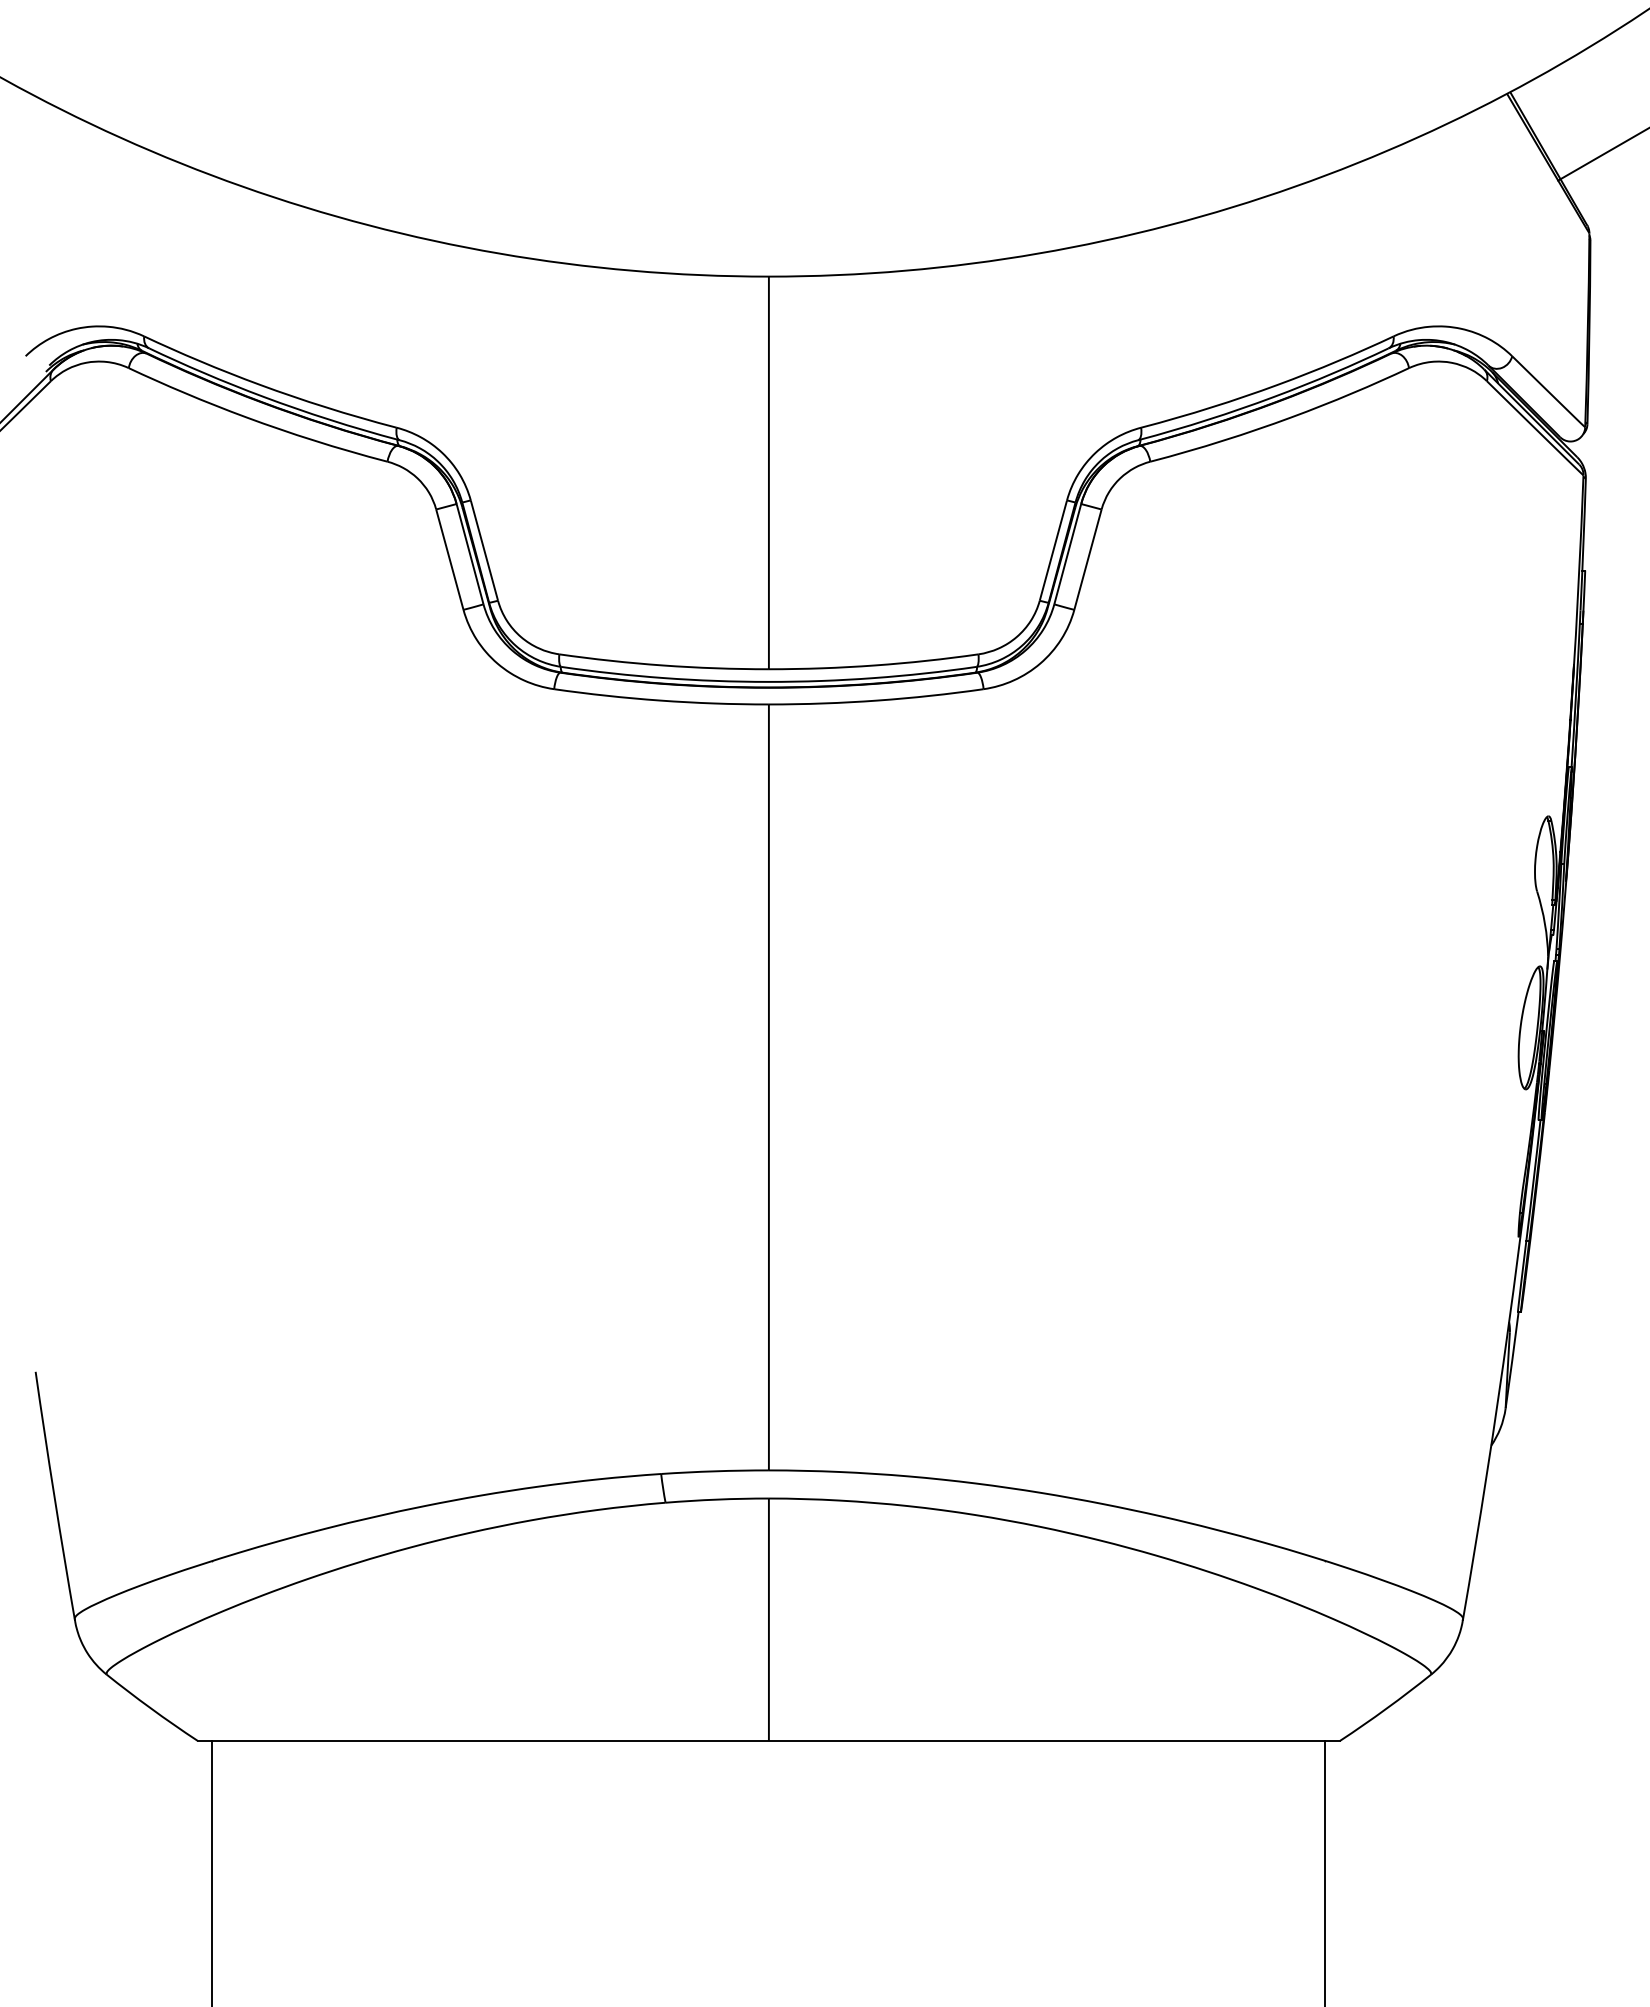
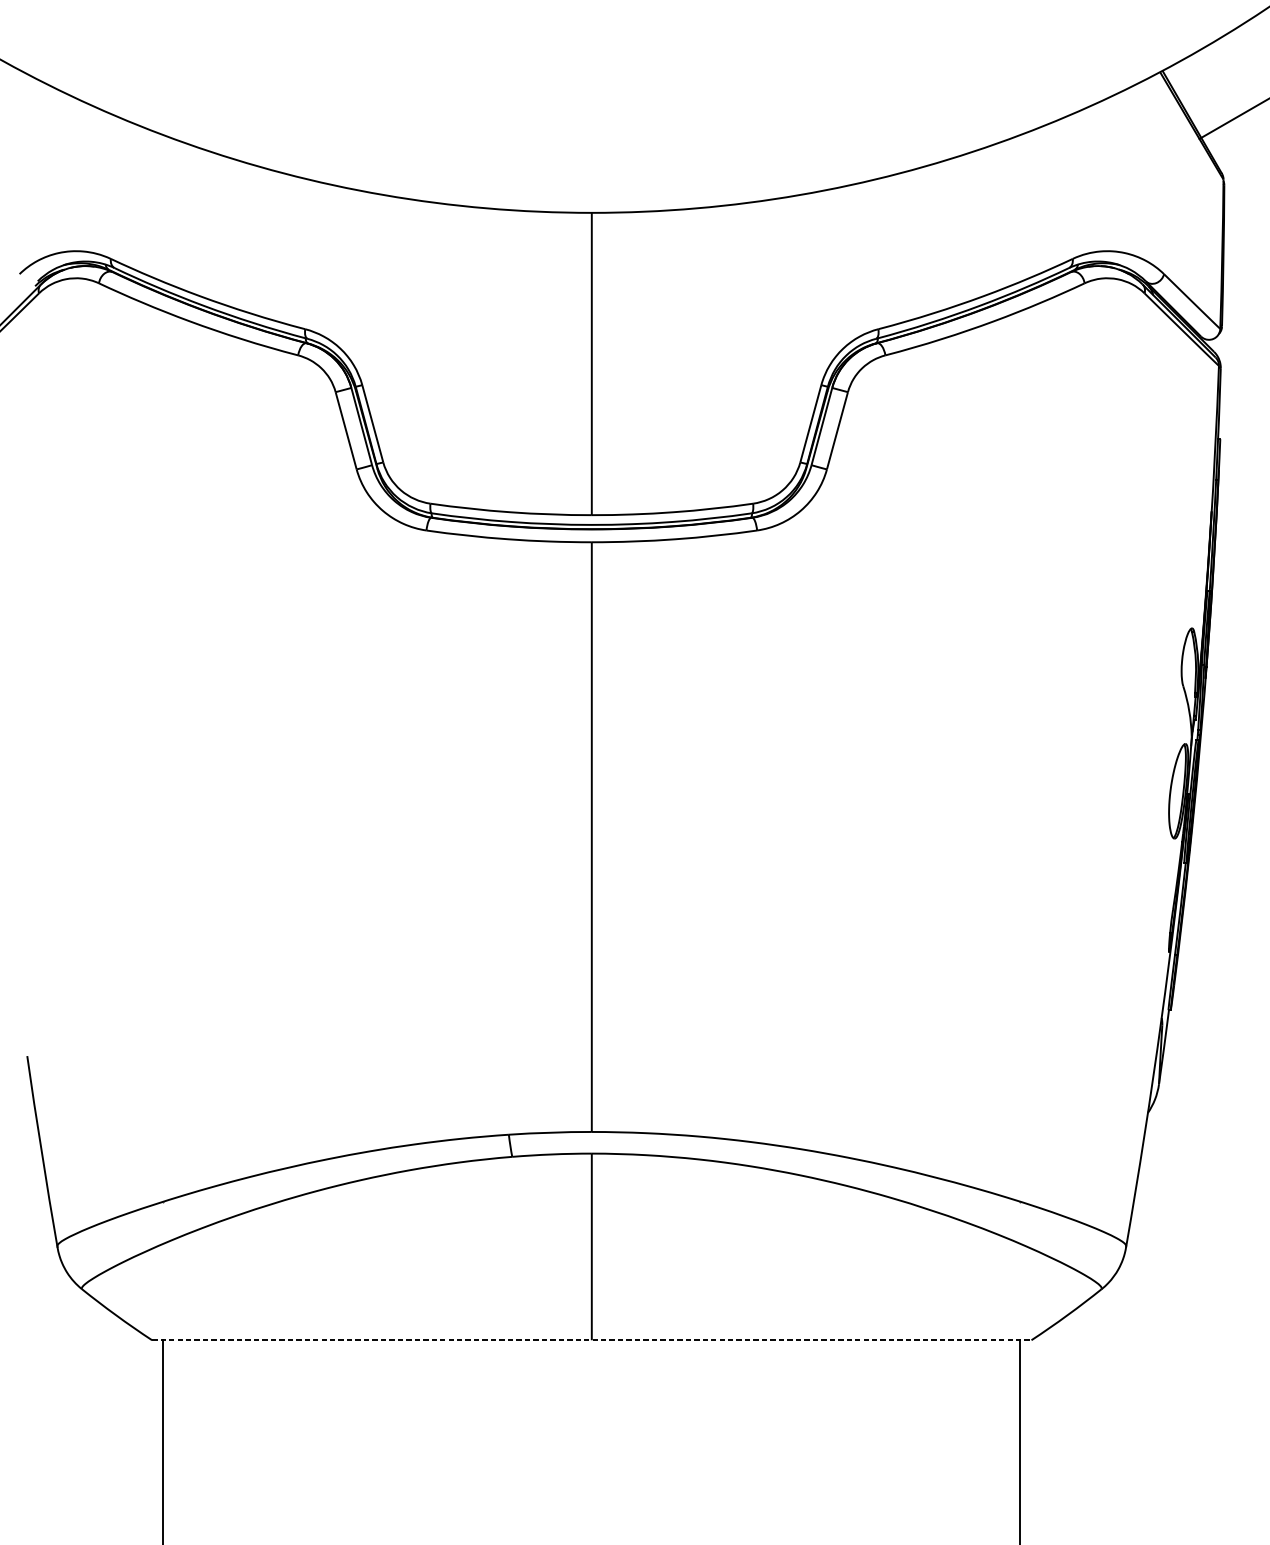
line: (769, 1740) -> (592, 1339), solid -> dashed

